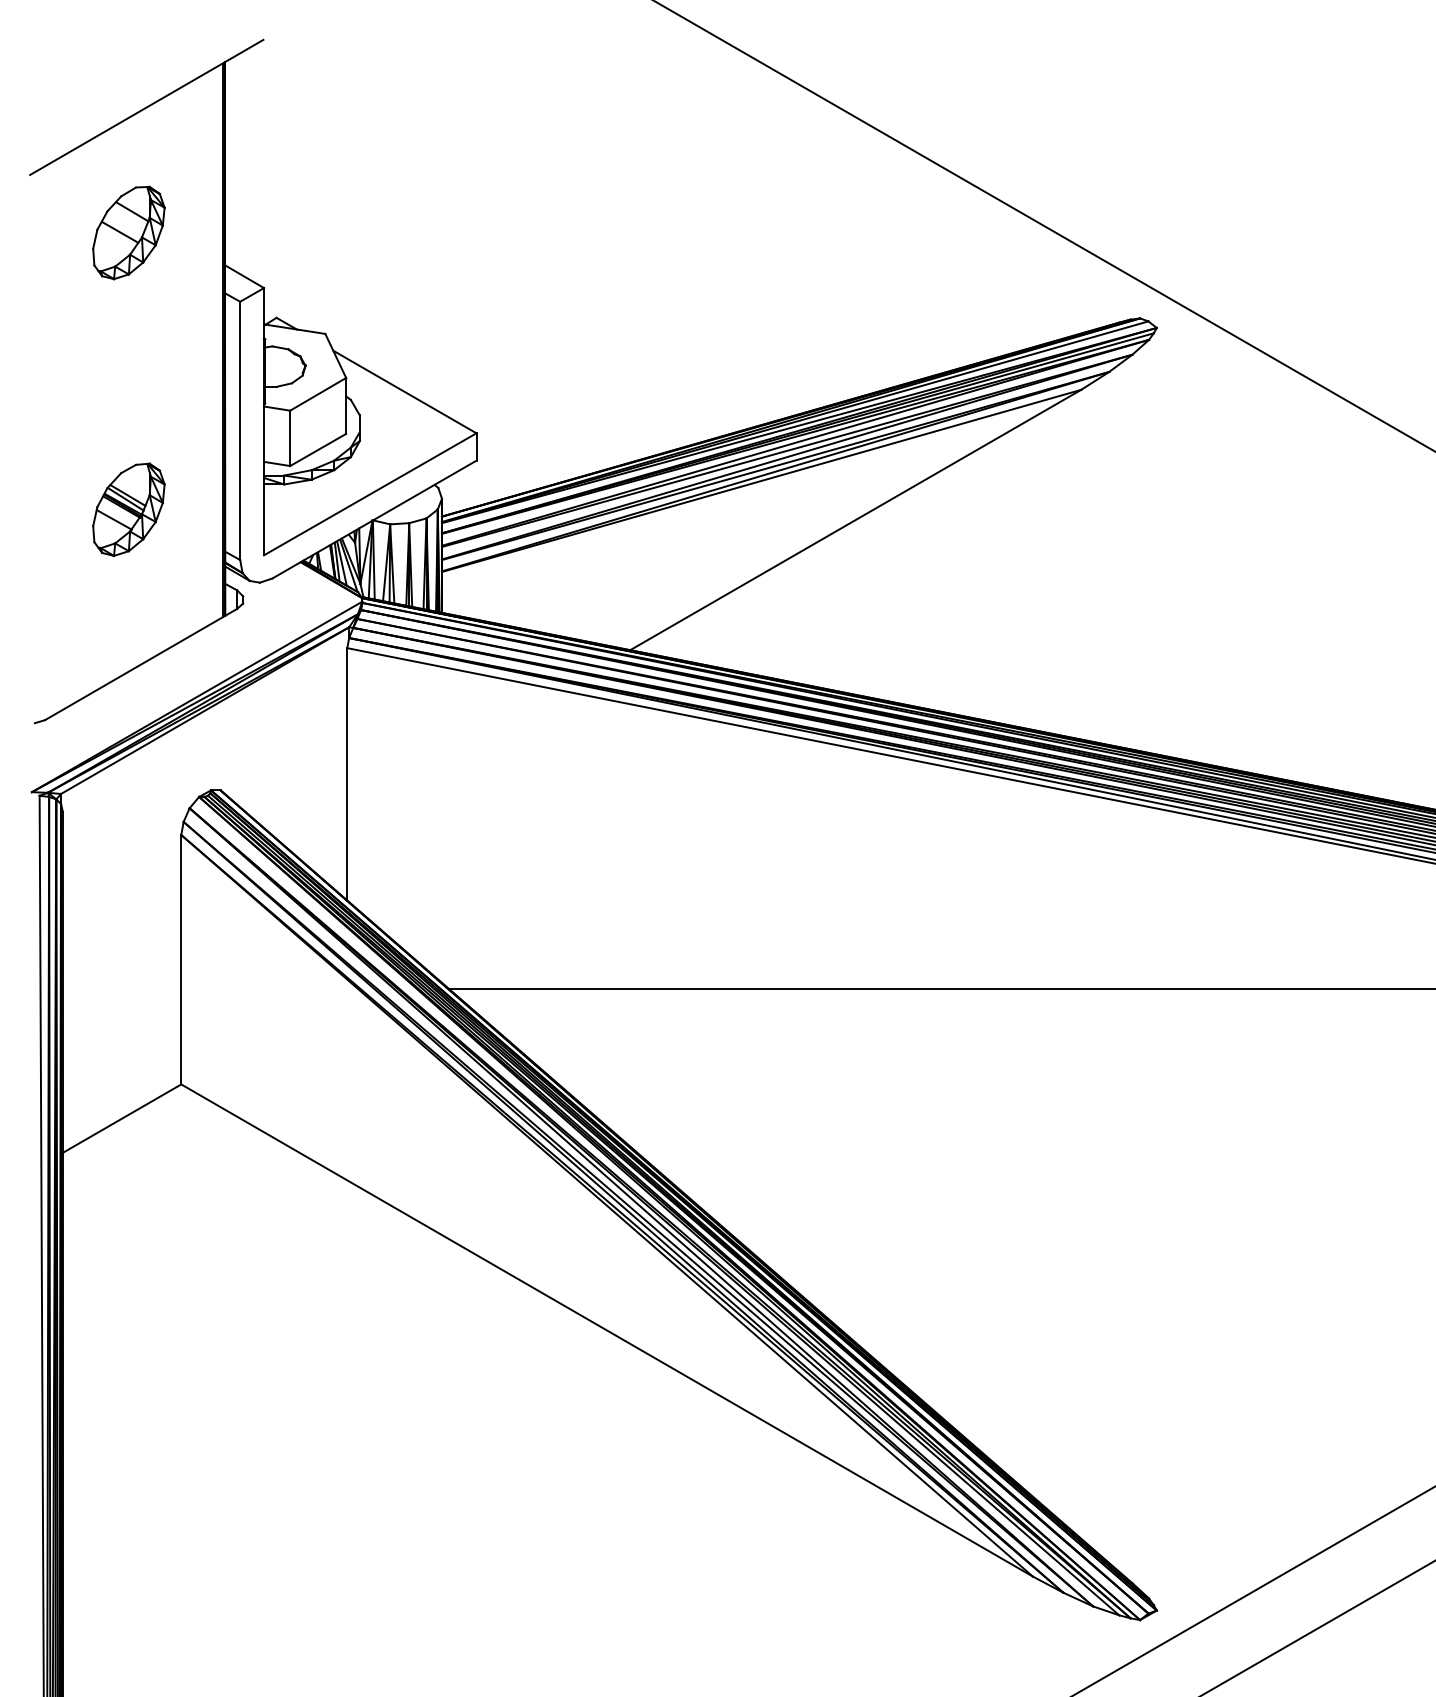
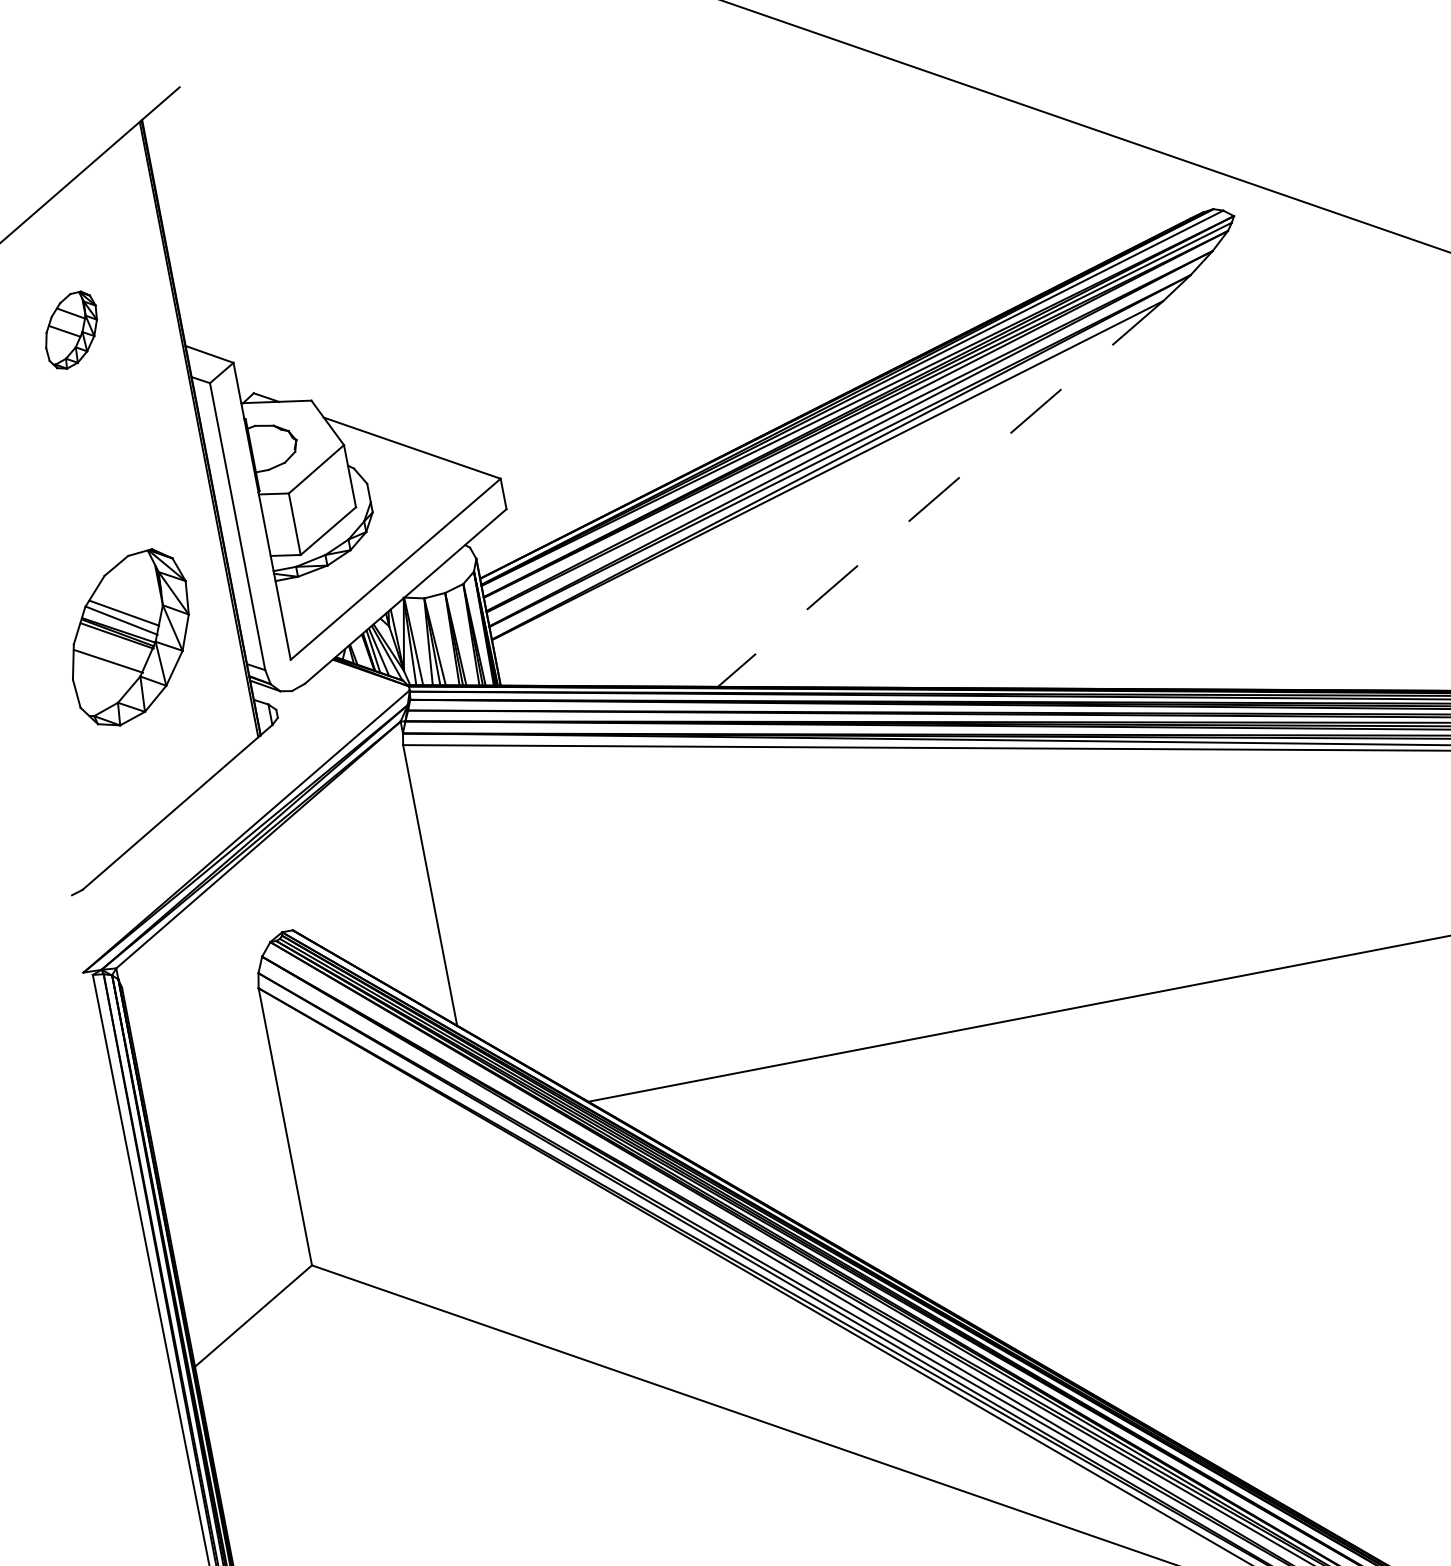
part: (128, 232) -> (71, 330), size x0.7
part: (128, 509) -> (130, 637), size x1.6
line: (855, 520) -> (940, 494), solid -> dashed

